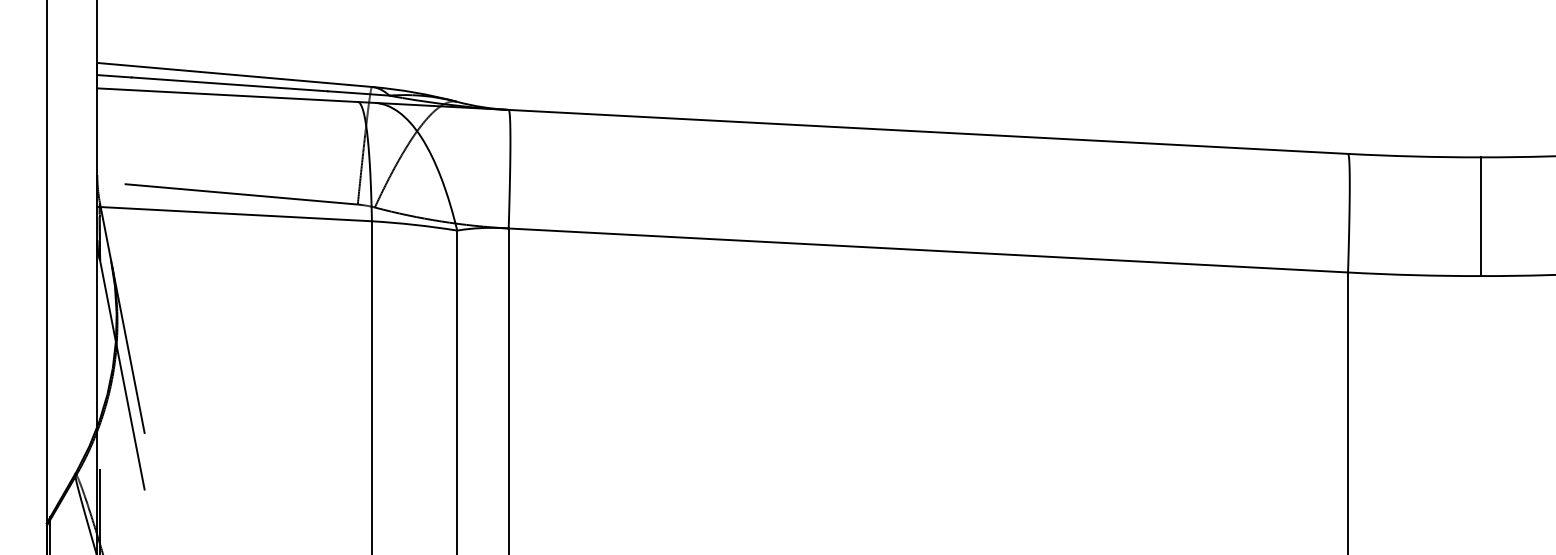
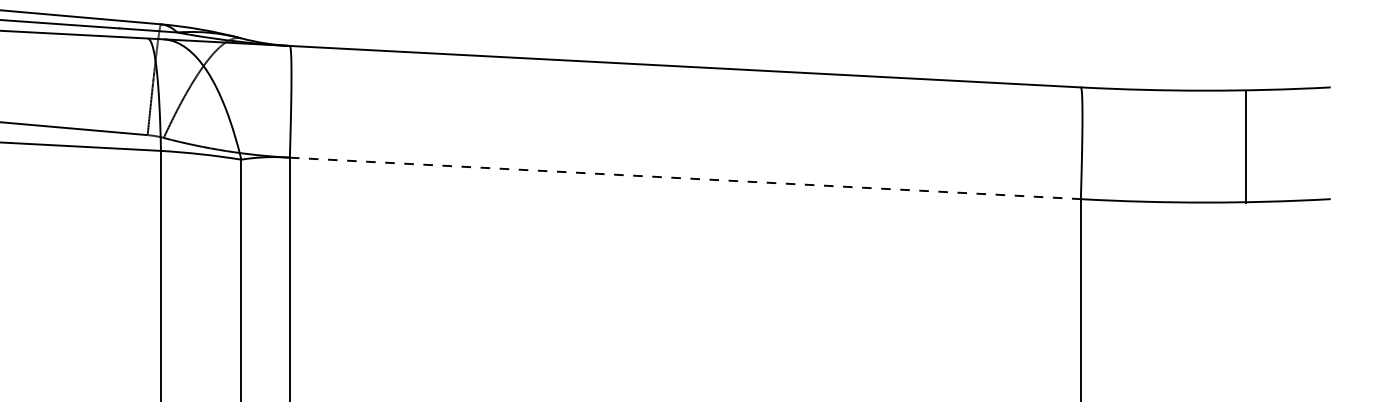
line: (1480, 216) -> (1246, 146), moved
line: (928, 250) -> (685, 178), solid -> dashed

